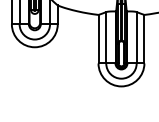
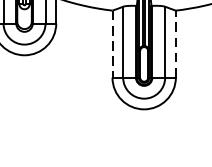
line: (144, 38) -> (175, 43), solid -> dashed
line: (98, 39) -> (112, 44), solid -> dashed

